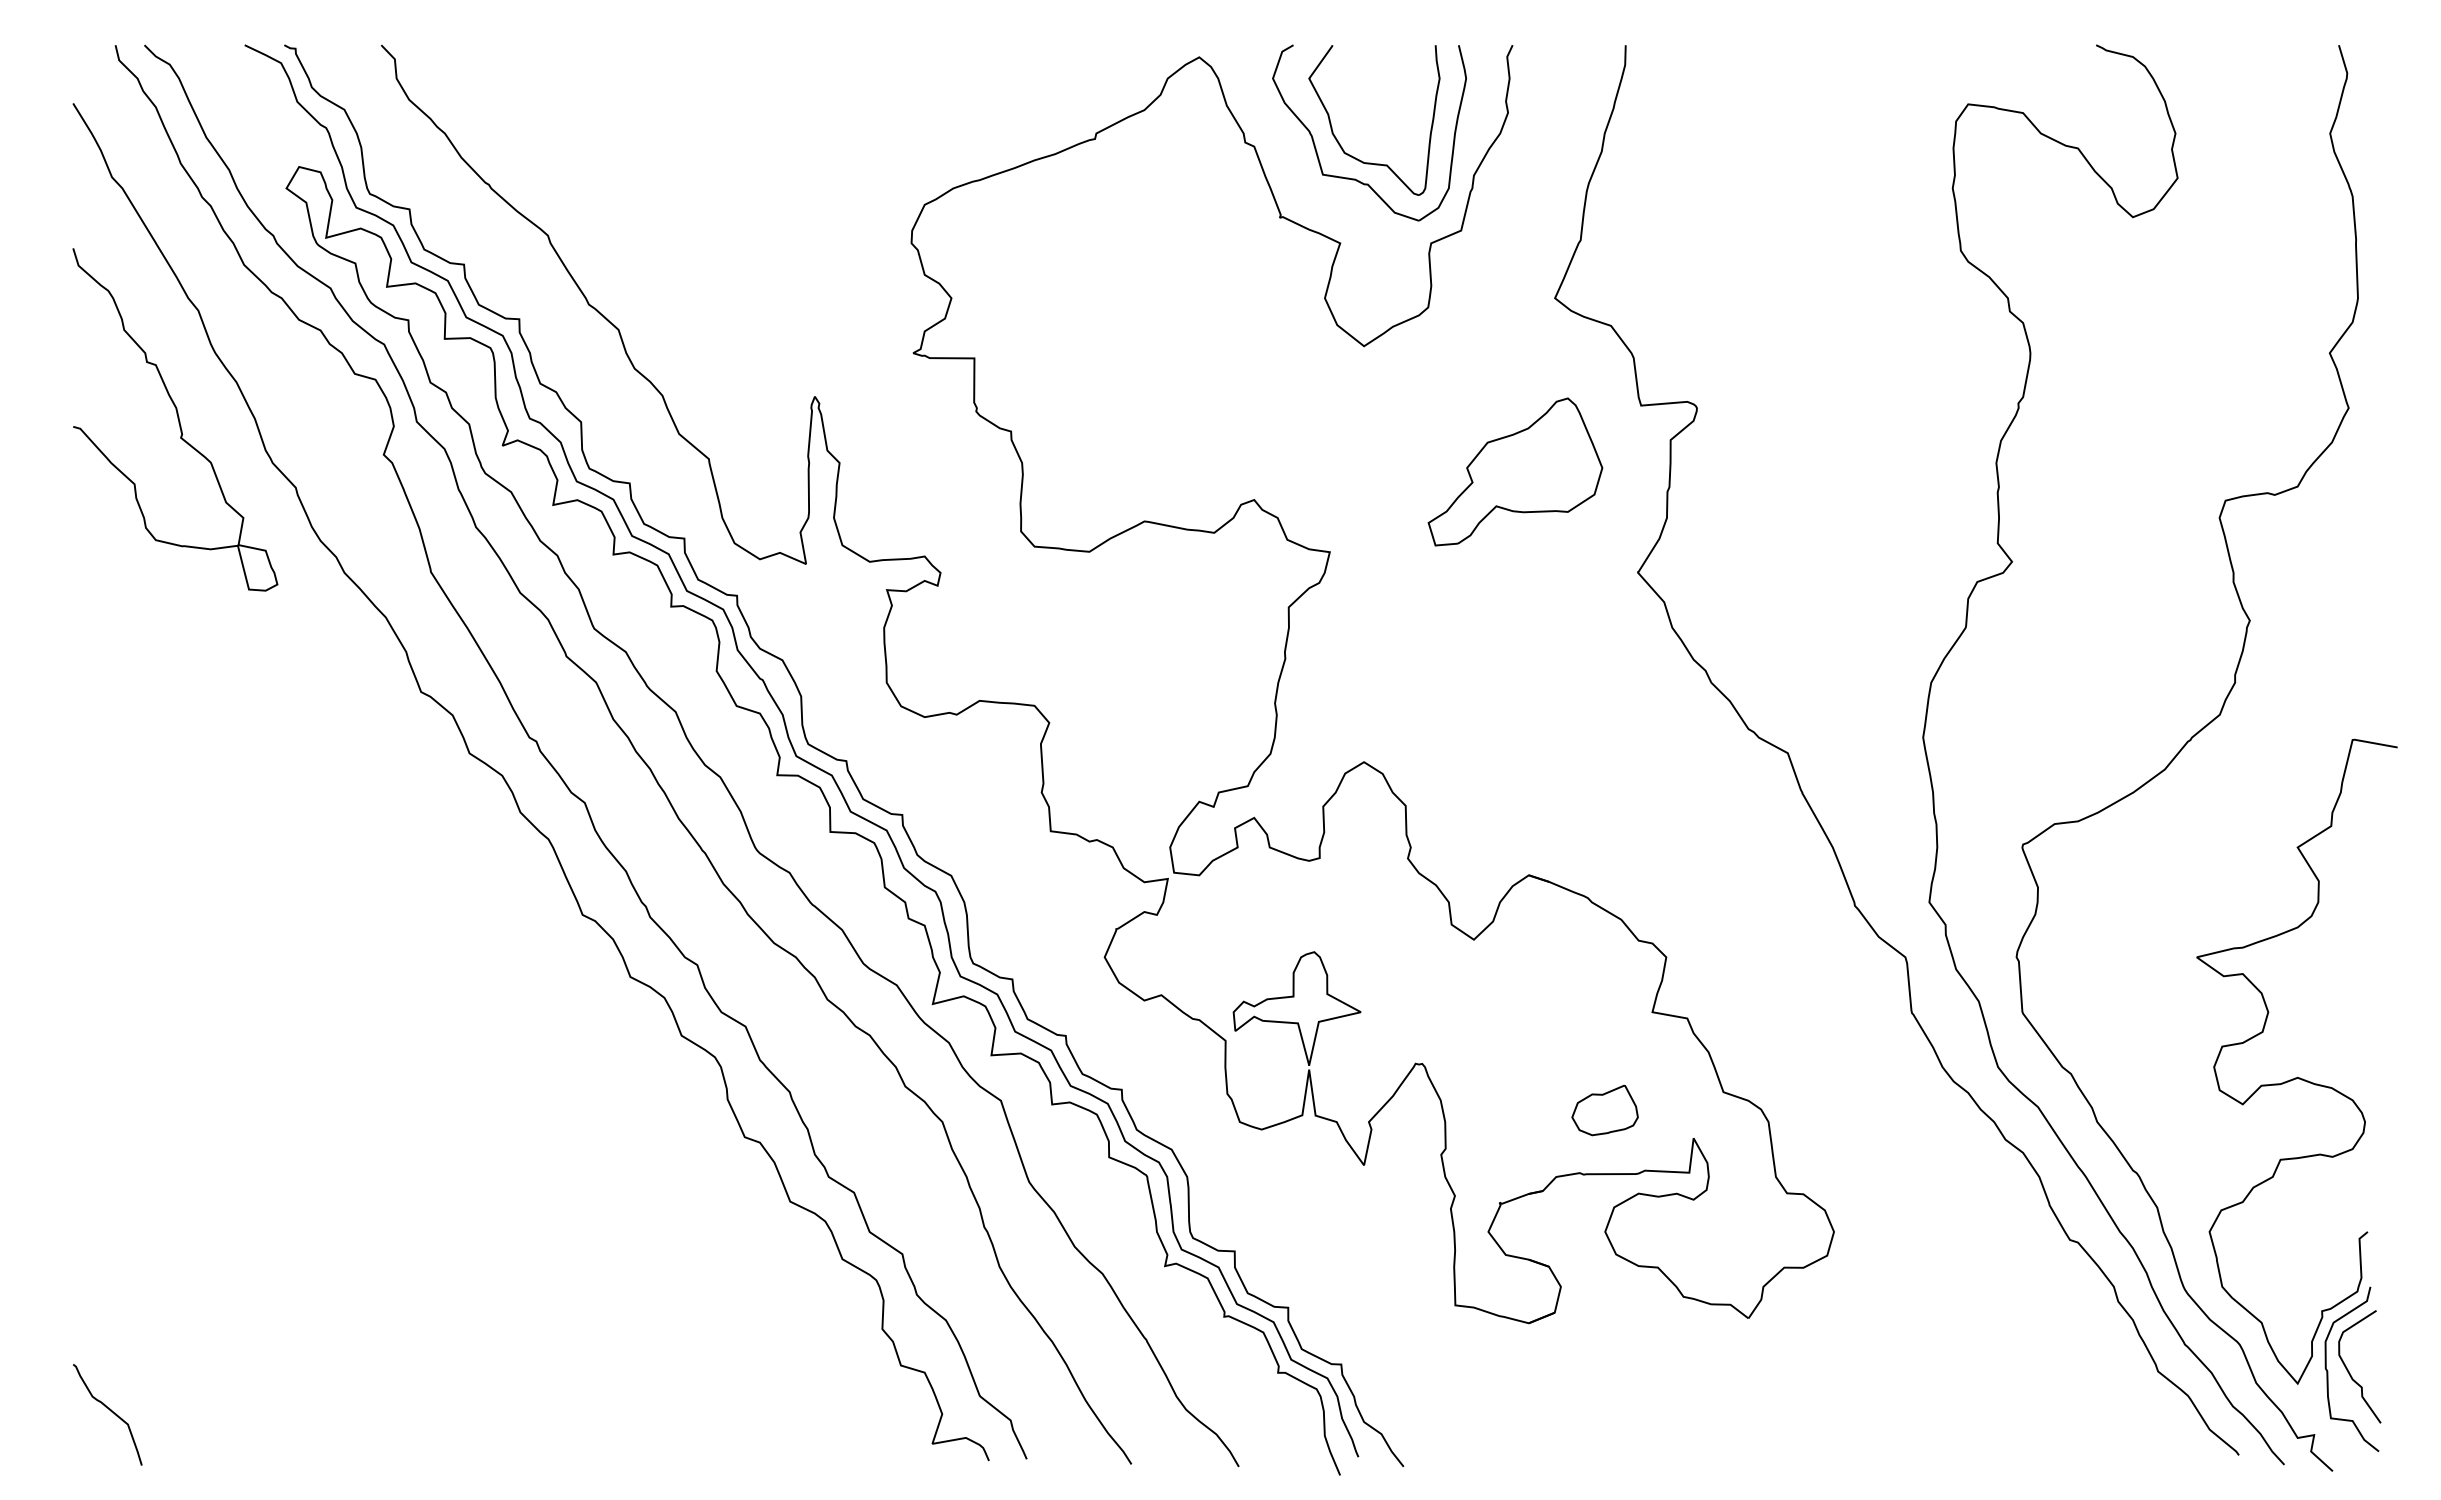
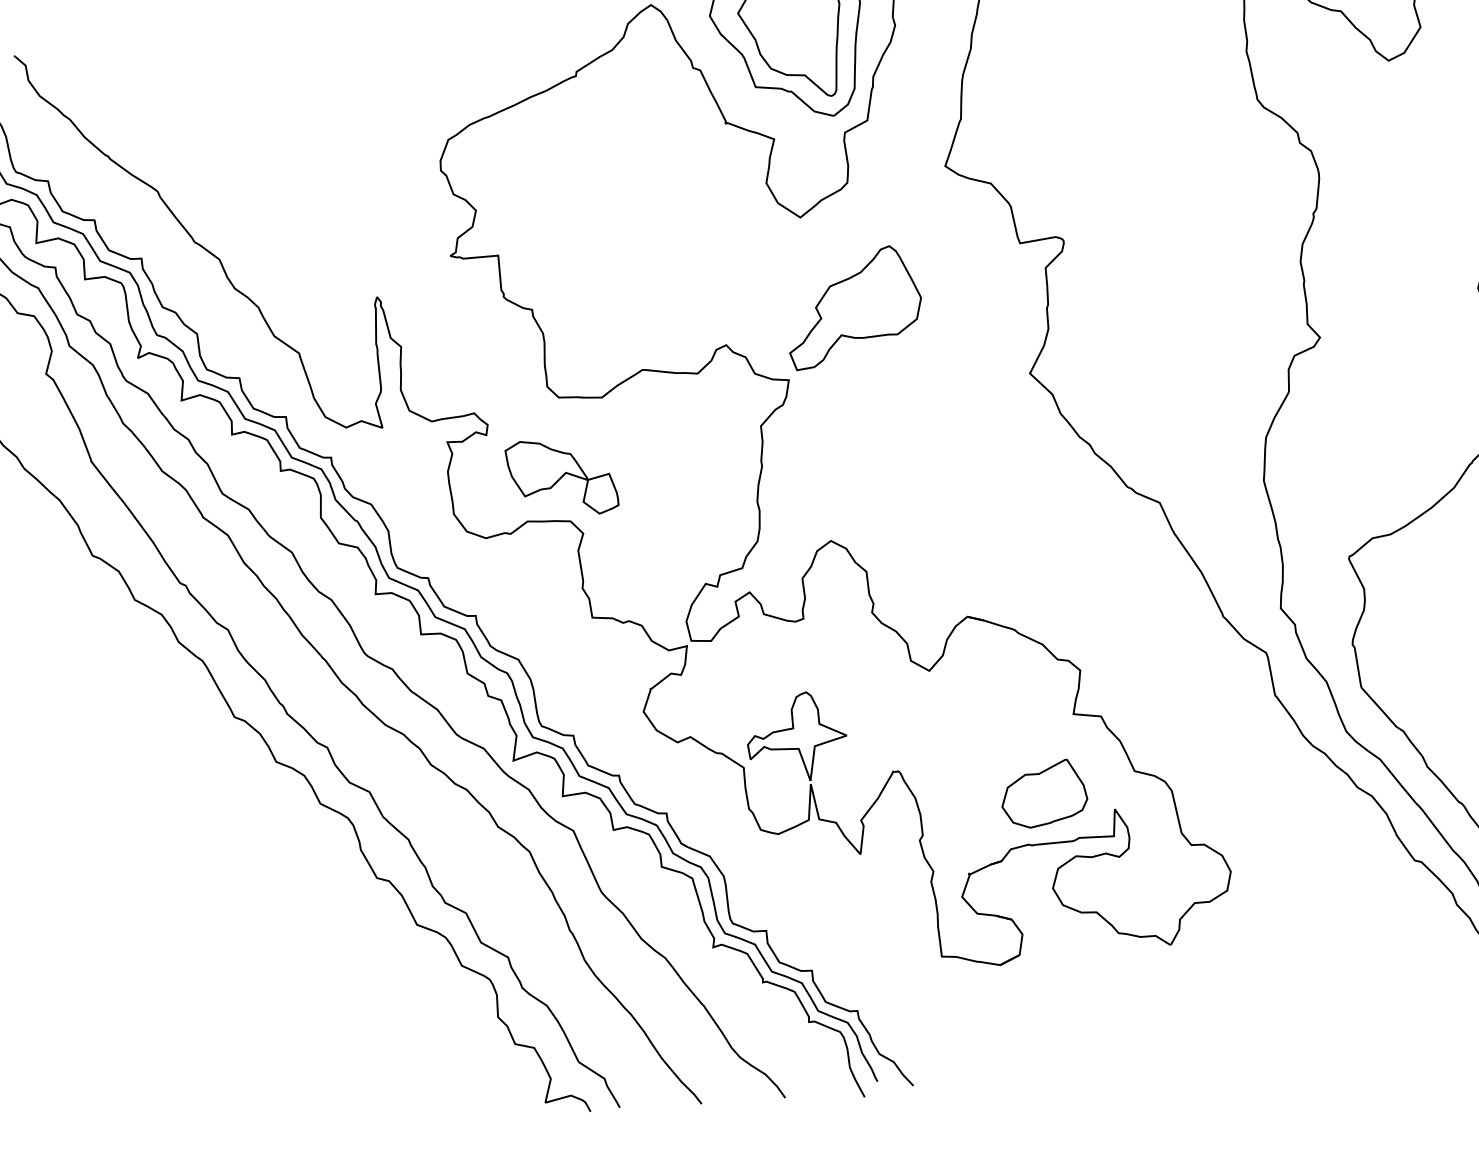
part: (1515, 471) -> (853, 306), moved
part: (1028, 648) -> (561, 477), added
part: (1604, 1110) -> (1043, 794), size x1.67

